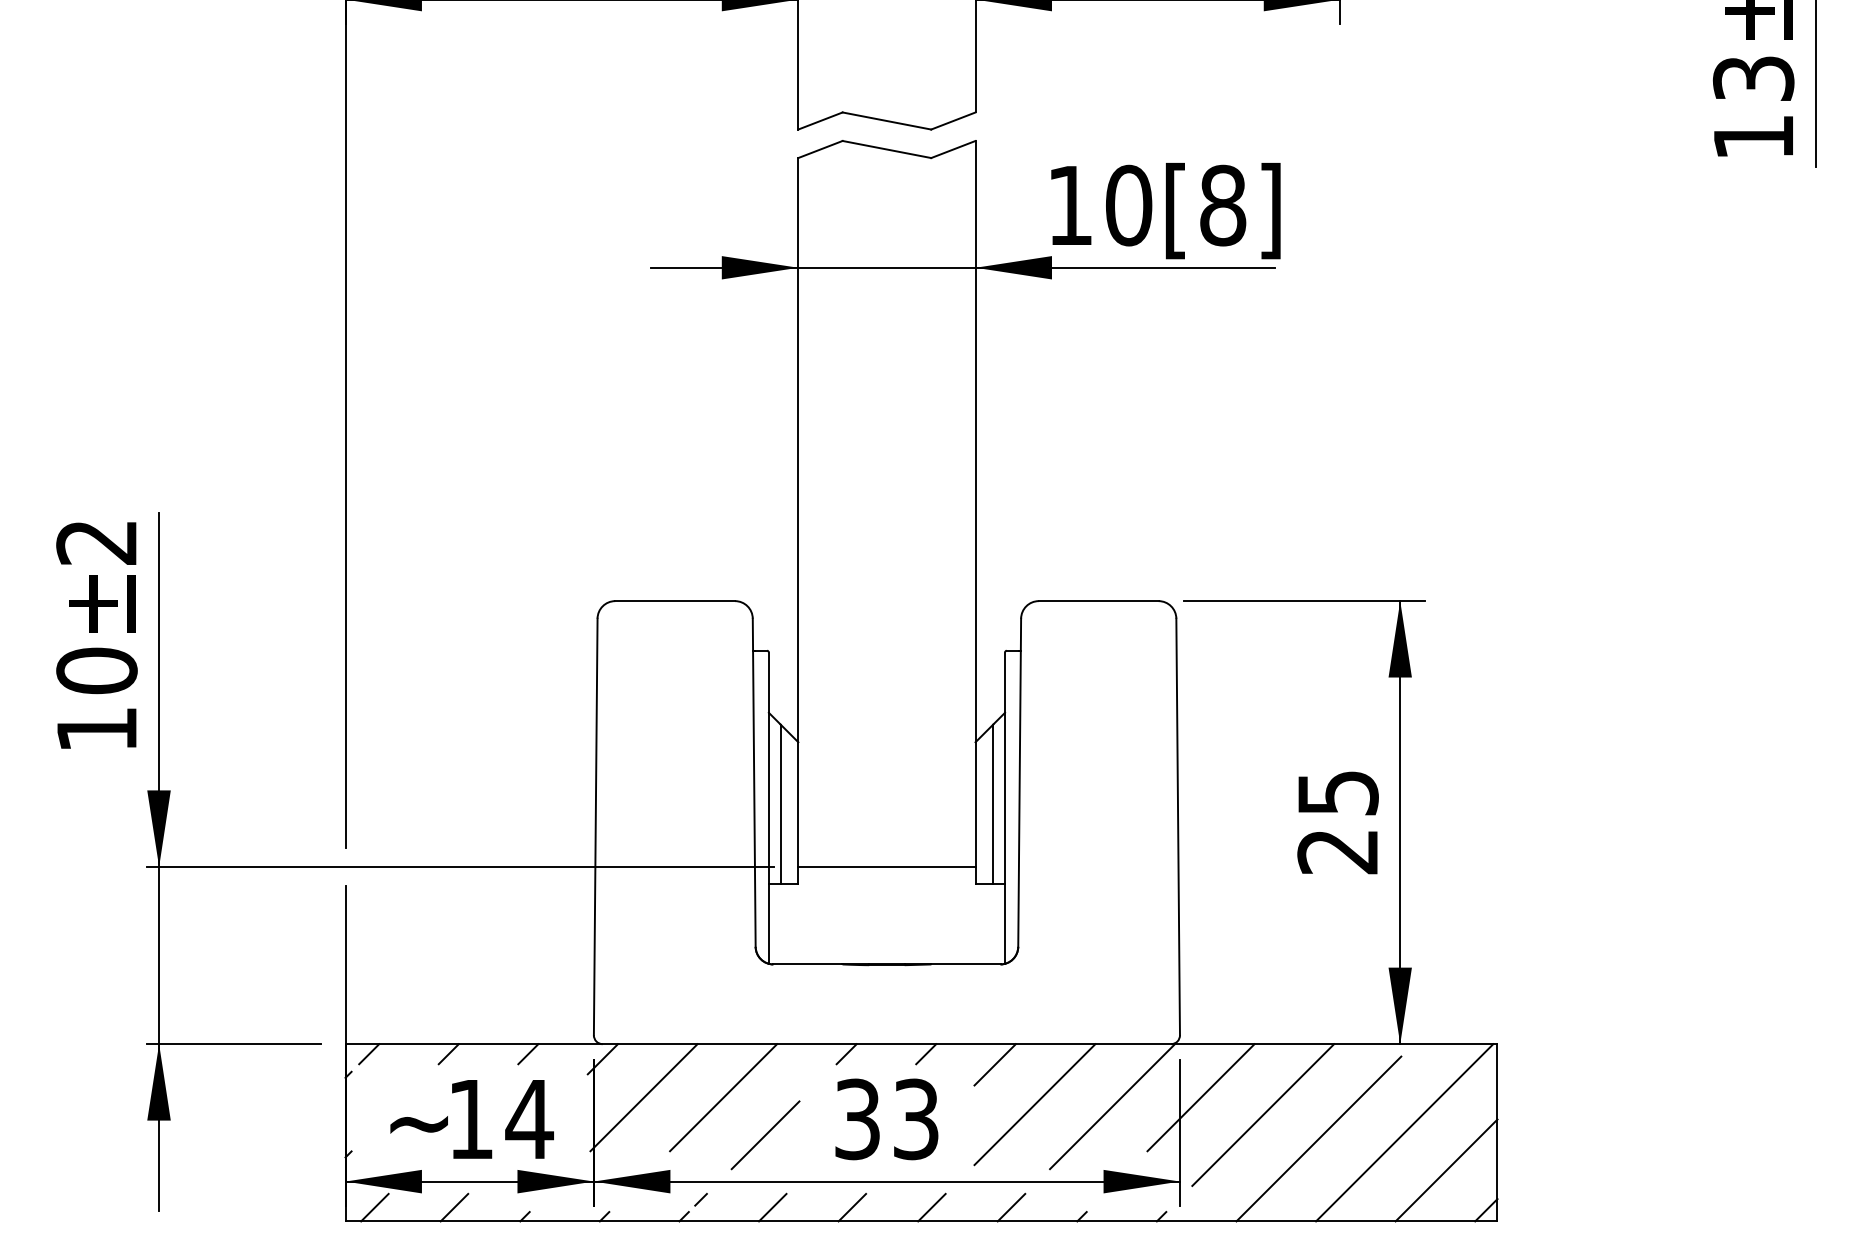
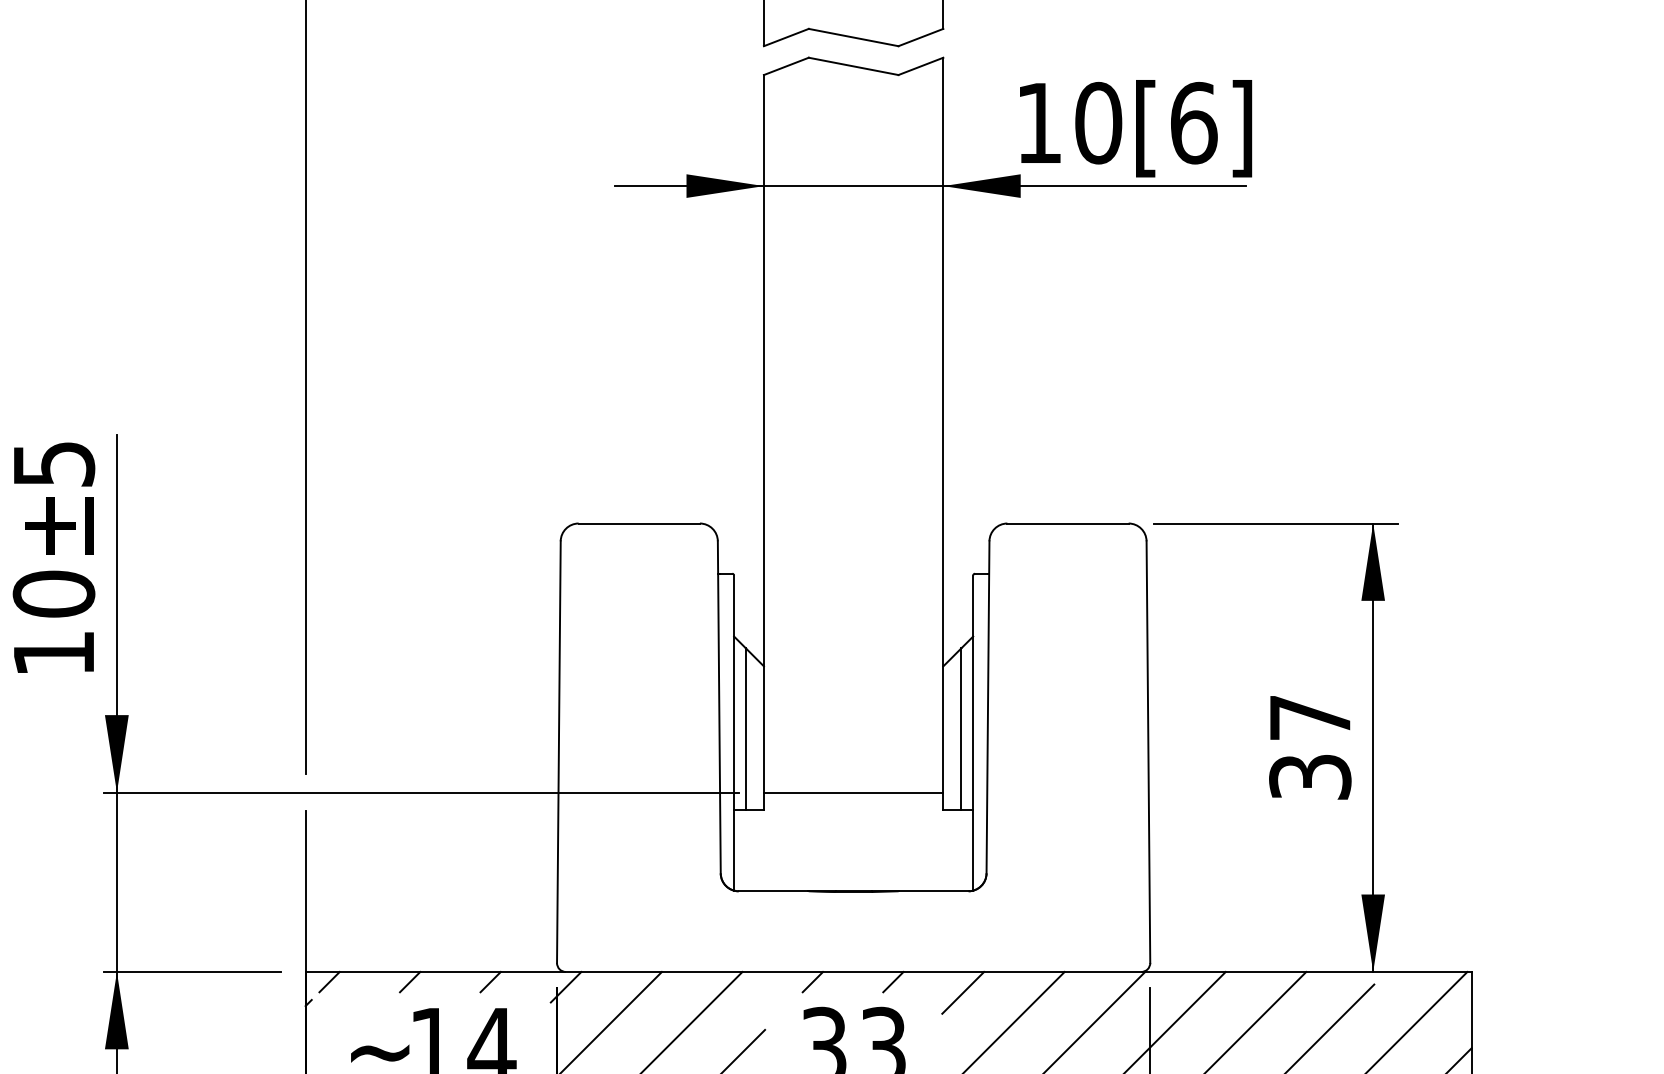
text: (1223, 205) -> (1194, 123), [8] -> [6]
text: (96, 542) -> (53, 464), 2 -> 5
text: (1337, 822) -> (1309, 747), 25 -> 37

